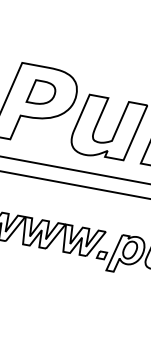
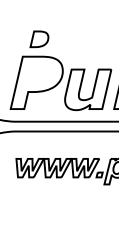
part: (41, 93) -> (39, 39), moved

